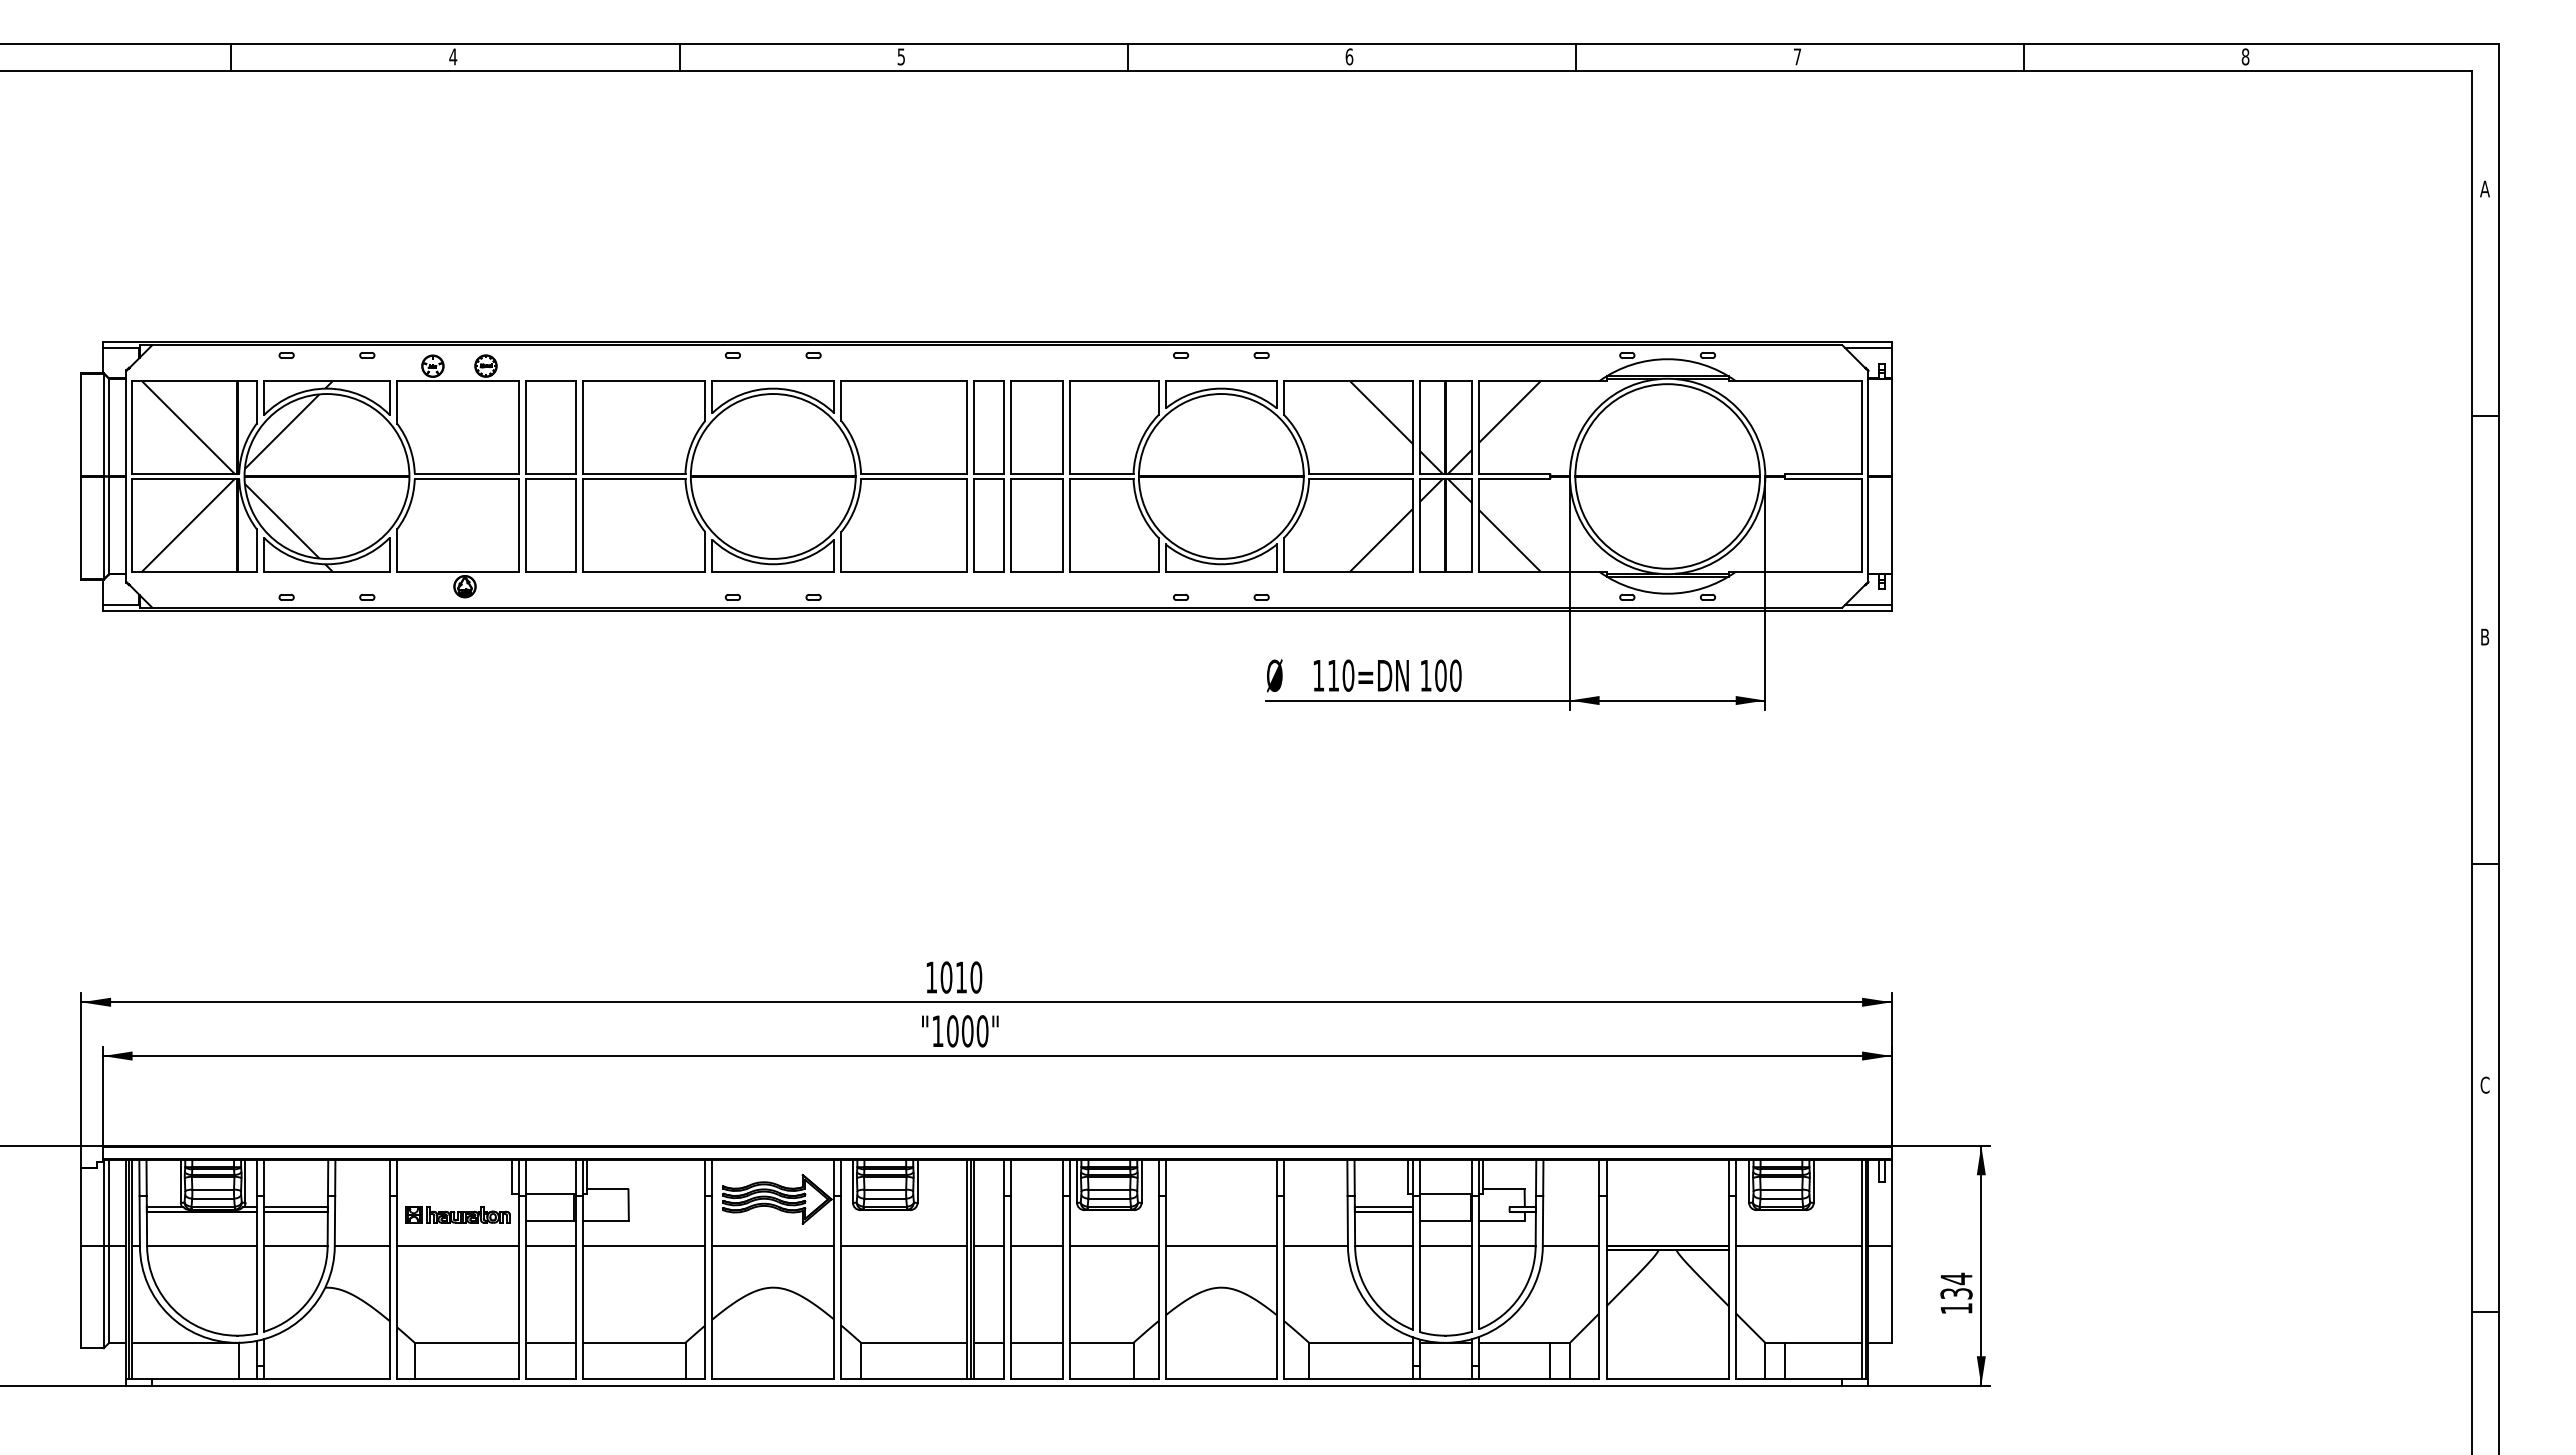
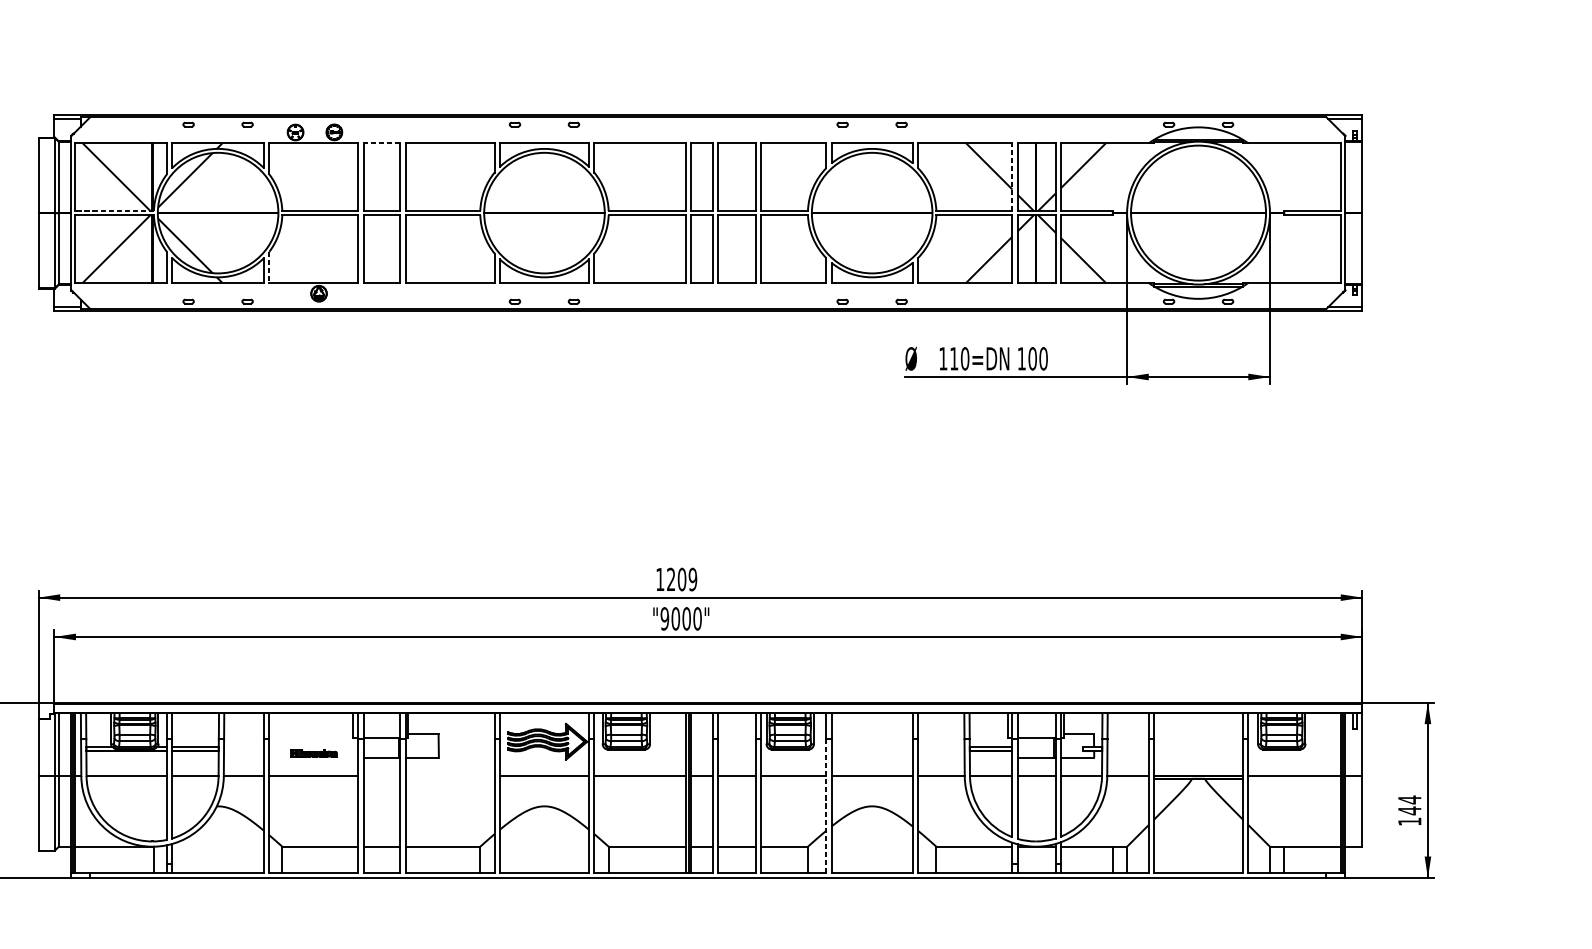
line: (550, 381) -> (381, 143), solid -> dashed
line: (1413, 426) -> (1012, 176), solid -> dashed
line: (185, 473) -> (114, 210), solid -> dashed
line: (397, 551) -> (269, 267), solid -> dashed
text: (961, 977) -> (682, 579), 1010 -> 1209
text: (937, 1031) -> (664, 619), "1000" -> "9000"
part: (457, 1214) -> (313, 752), size x0.6
line: (550, 1246) -> (381, 776), removed
line: (644, 1246) -> (450, 776), removed
line: (1158, 1286) -> (826, 805), solid -> dashed
text: (1956, 1293) -> (1409, 810), 134 -> 144

